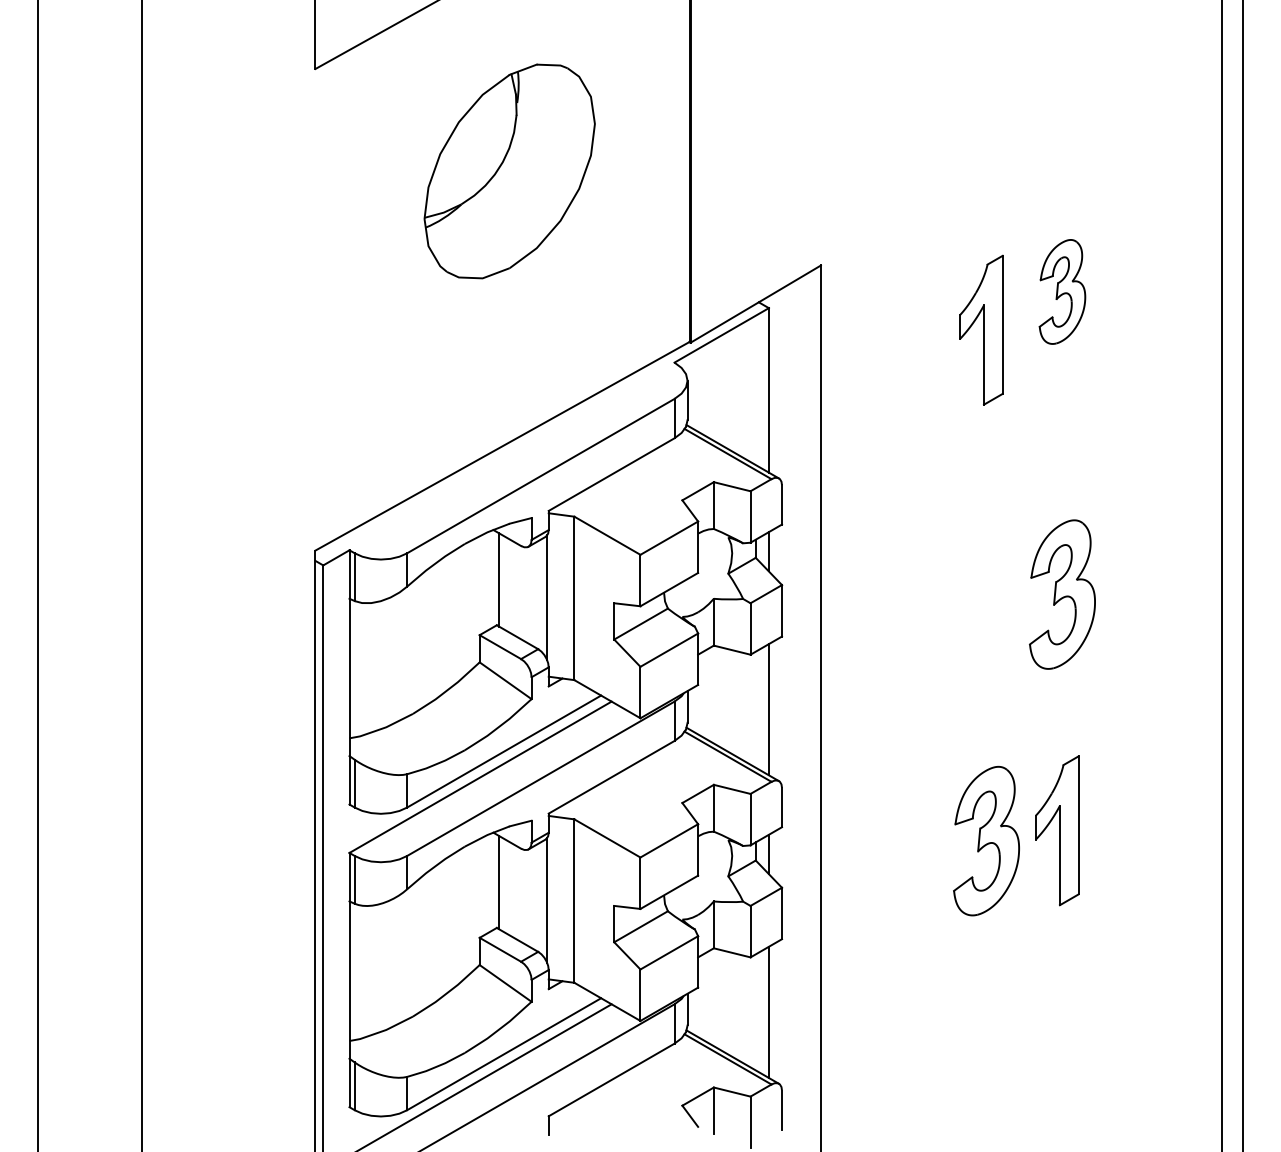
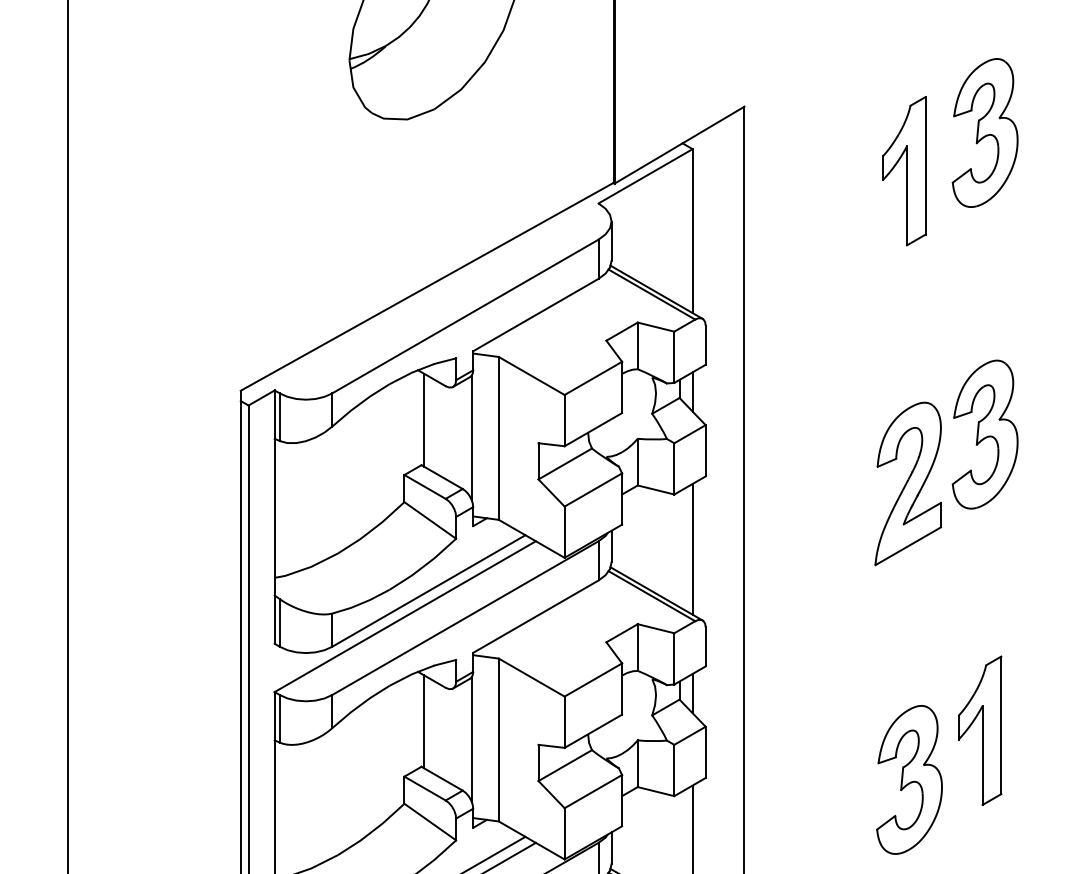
part: (1062, 291) -> (985, 132), size x1.43
part: (985, 643) -> (908, 483), added
part: (1057, 830) -> (980, 730), moved
part: (986, 840) -> (909, 779), moved

